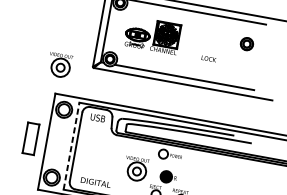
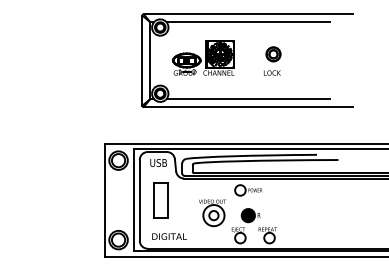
part: (246, 44) -> (273, 54), moved
part: (59, 65) -> (104, 111), removed
part: (30, 138) -> (160, 200), moved
line: (71, 146) -> (134, 200), dashed -> solid

